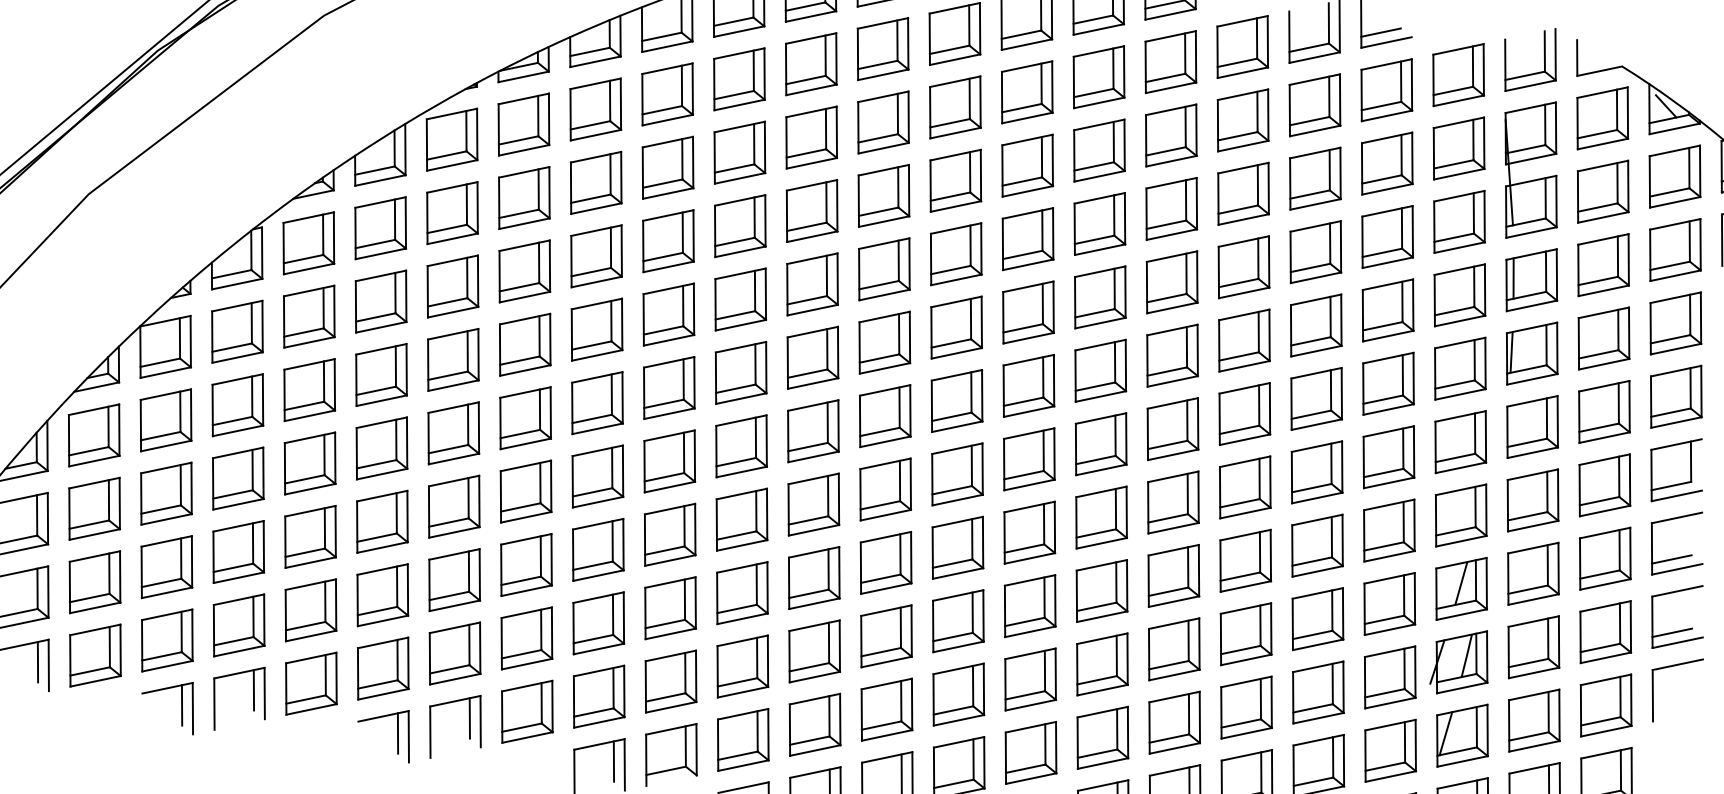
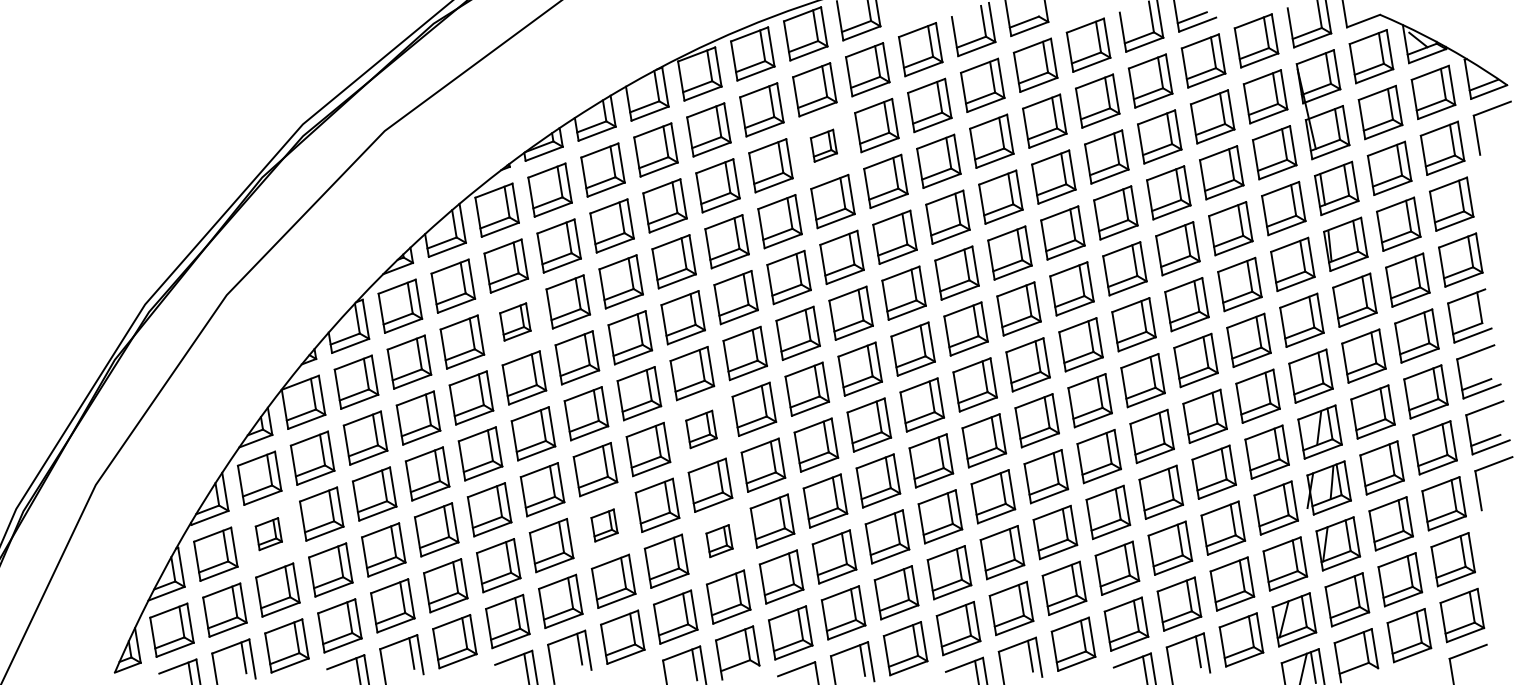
part: (883, 122) -> (823, 145), size x0.6
part: (453, 285) -> (515, 321), size x0.7
part: (669, 461) -> (701, 429), size x0.7
part: (94, 507) -> (268, 533), size x0.6
part: (526, 565) -> (604, 525), size x0.6
part: (670, 607) -> (719, 540), size x0.6

